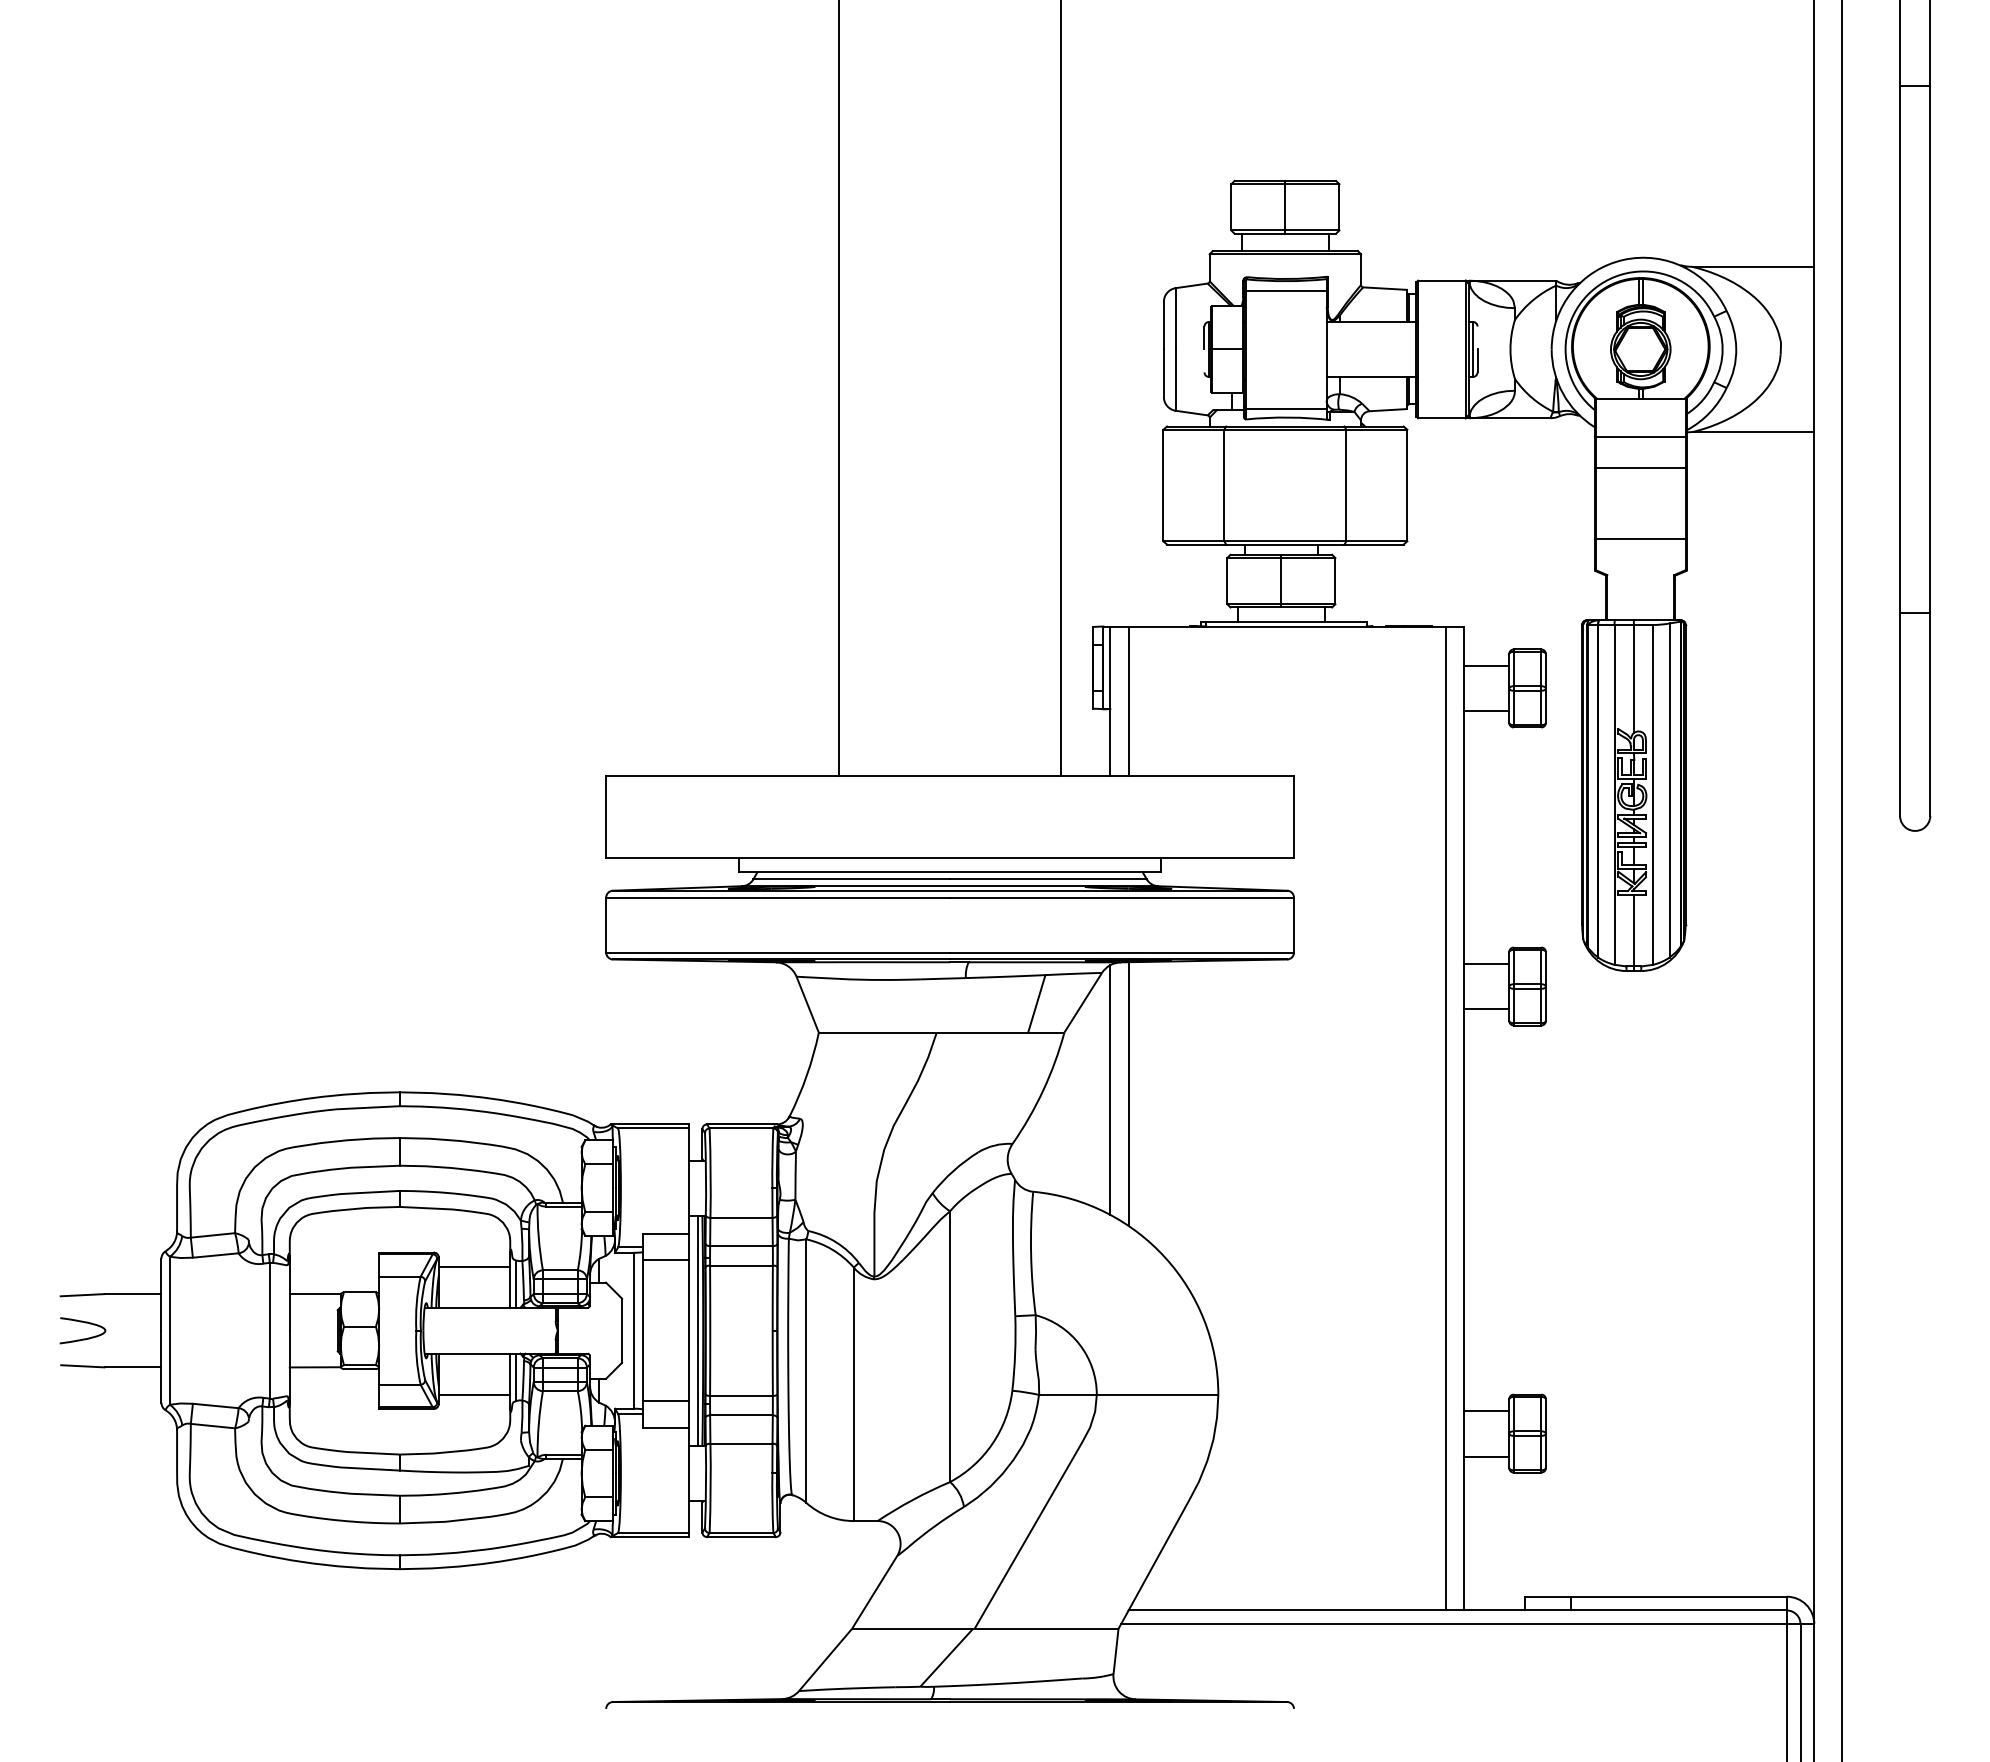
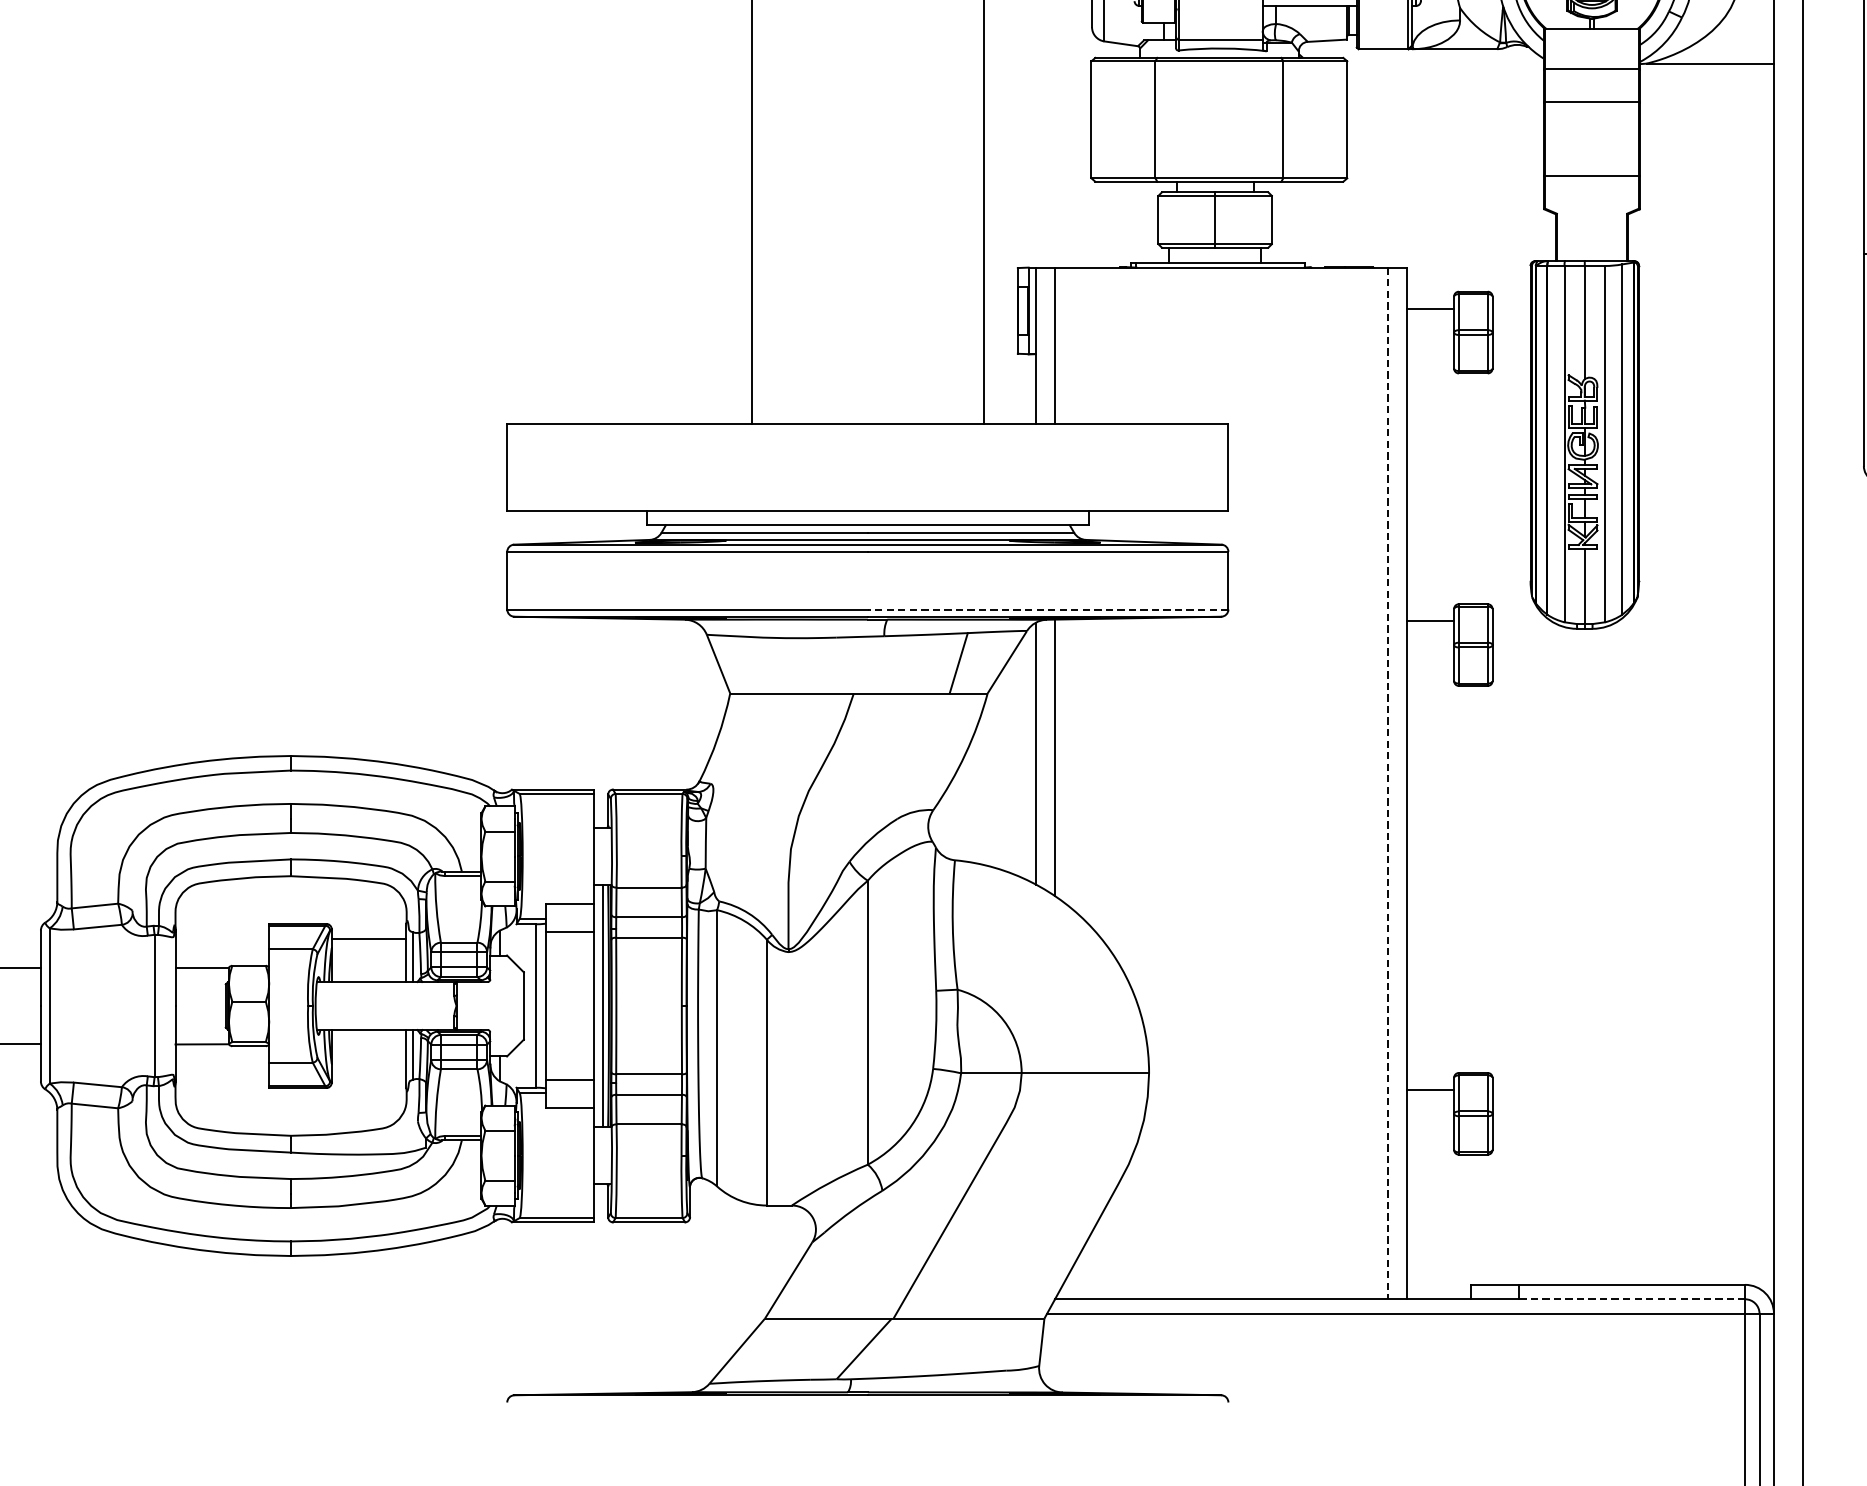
line: (1486, 711) -> (1430, 356), removed
line: (1122, 952) -> (1048, 609), solid -> dashed
line: (1486, 1009) -> (1430, 669), removed
line: (1446, 1118) -> (1388, 783), solid -> dashed
line: (473, 1394) -> (368, 1072), removed
line: (1486, 1456) -> (1430, 1137), removed
line: (1679, 1610) -> (1632, 1299), solid -> dashed

